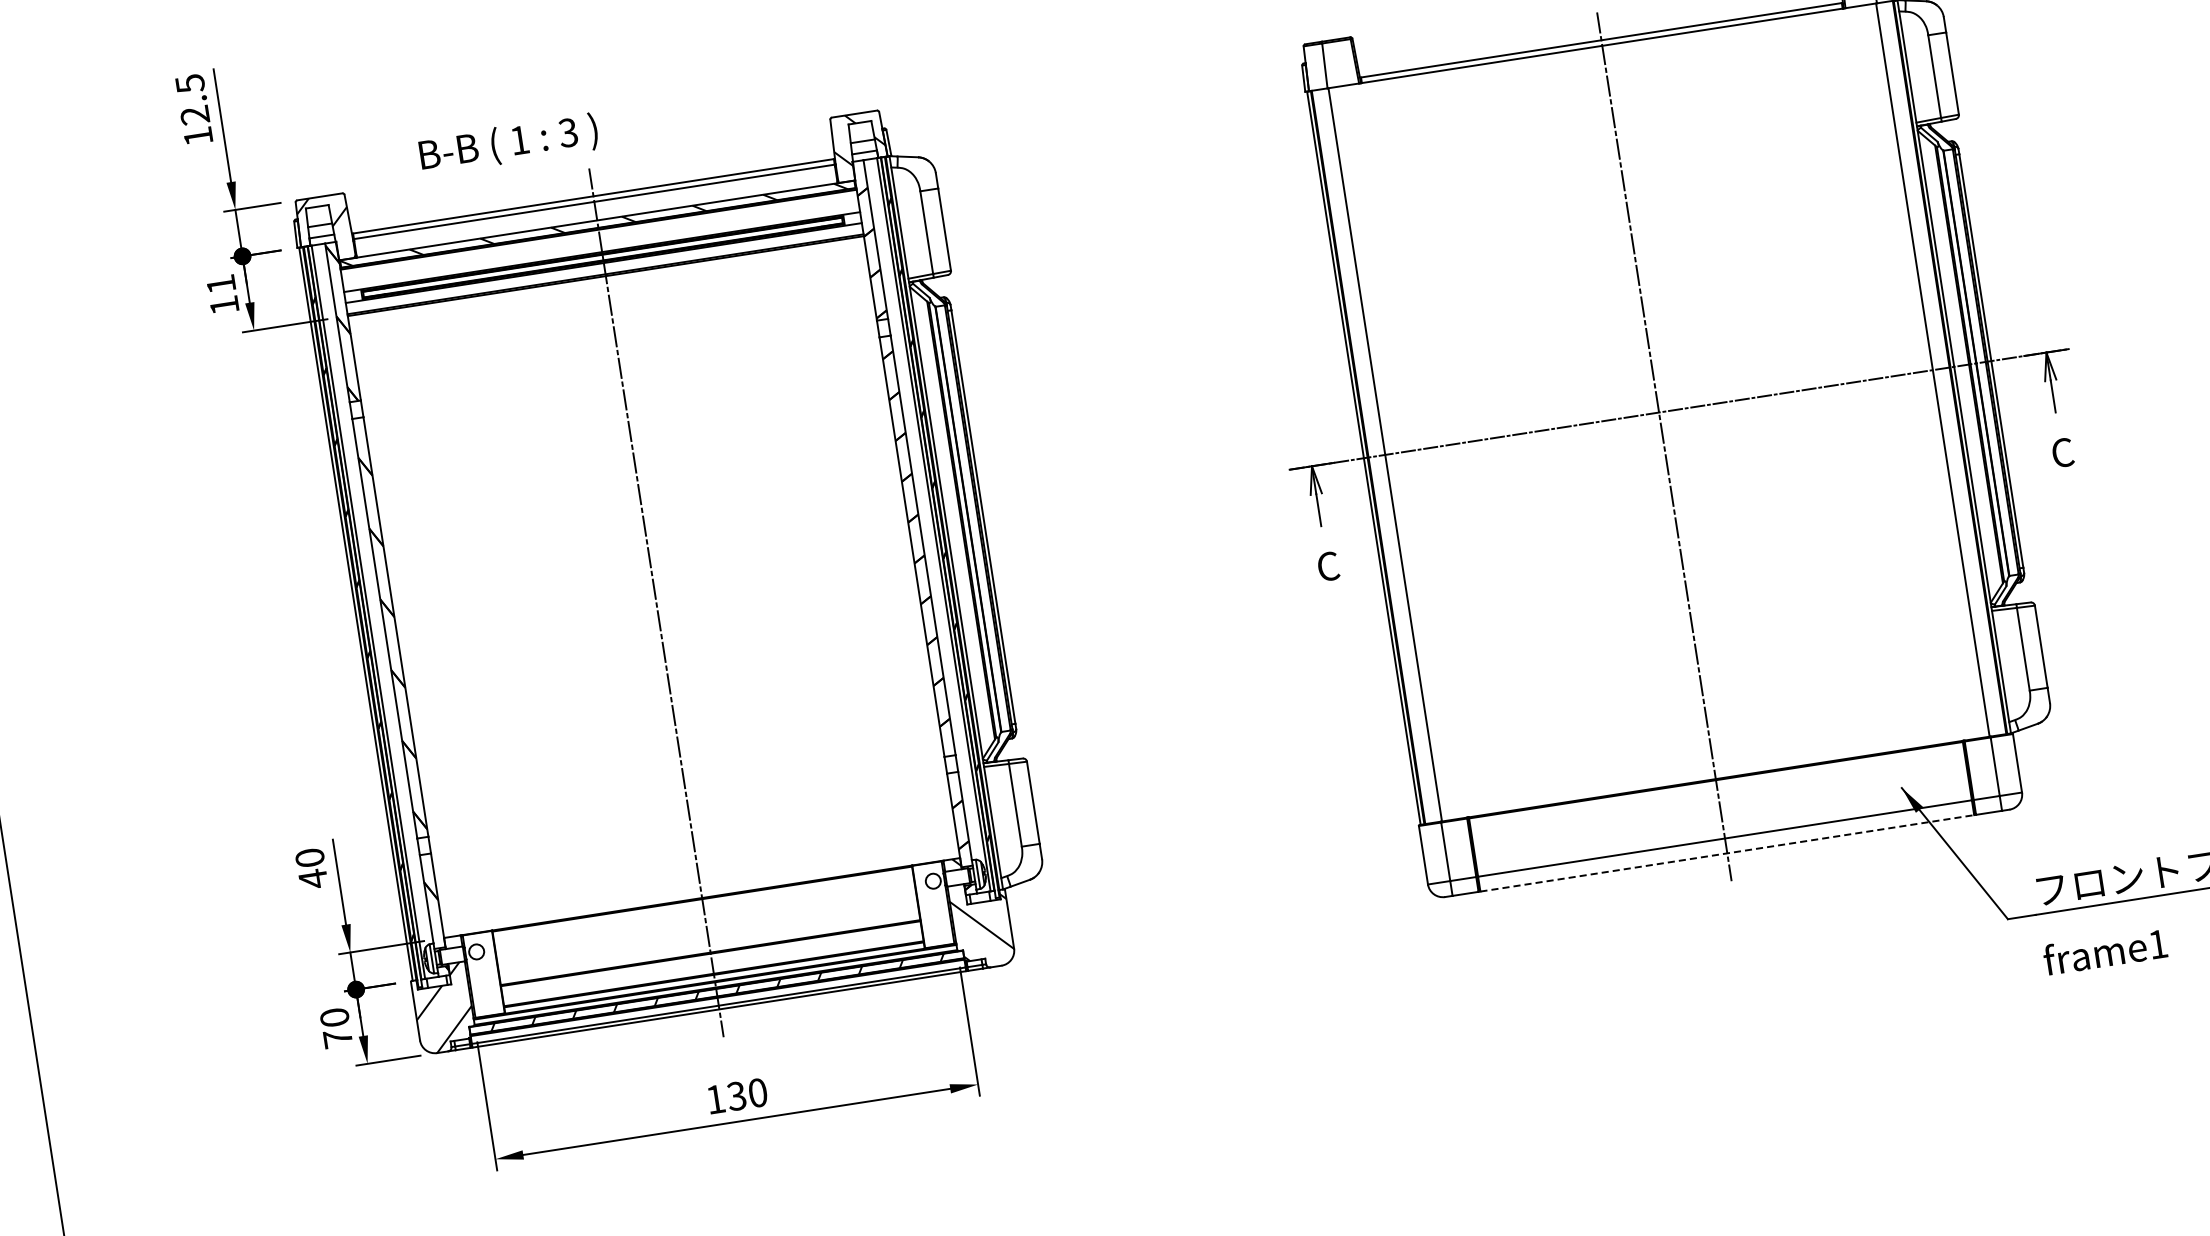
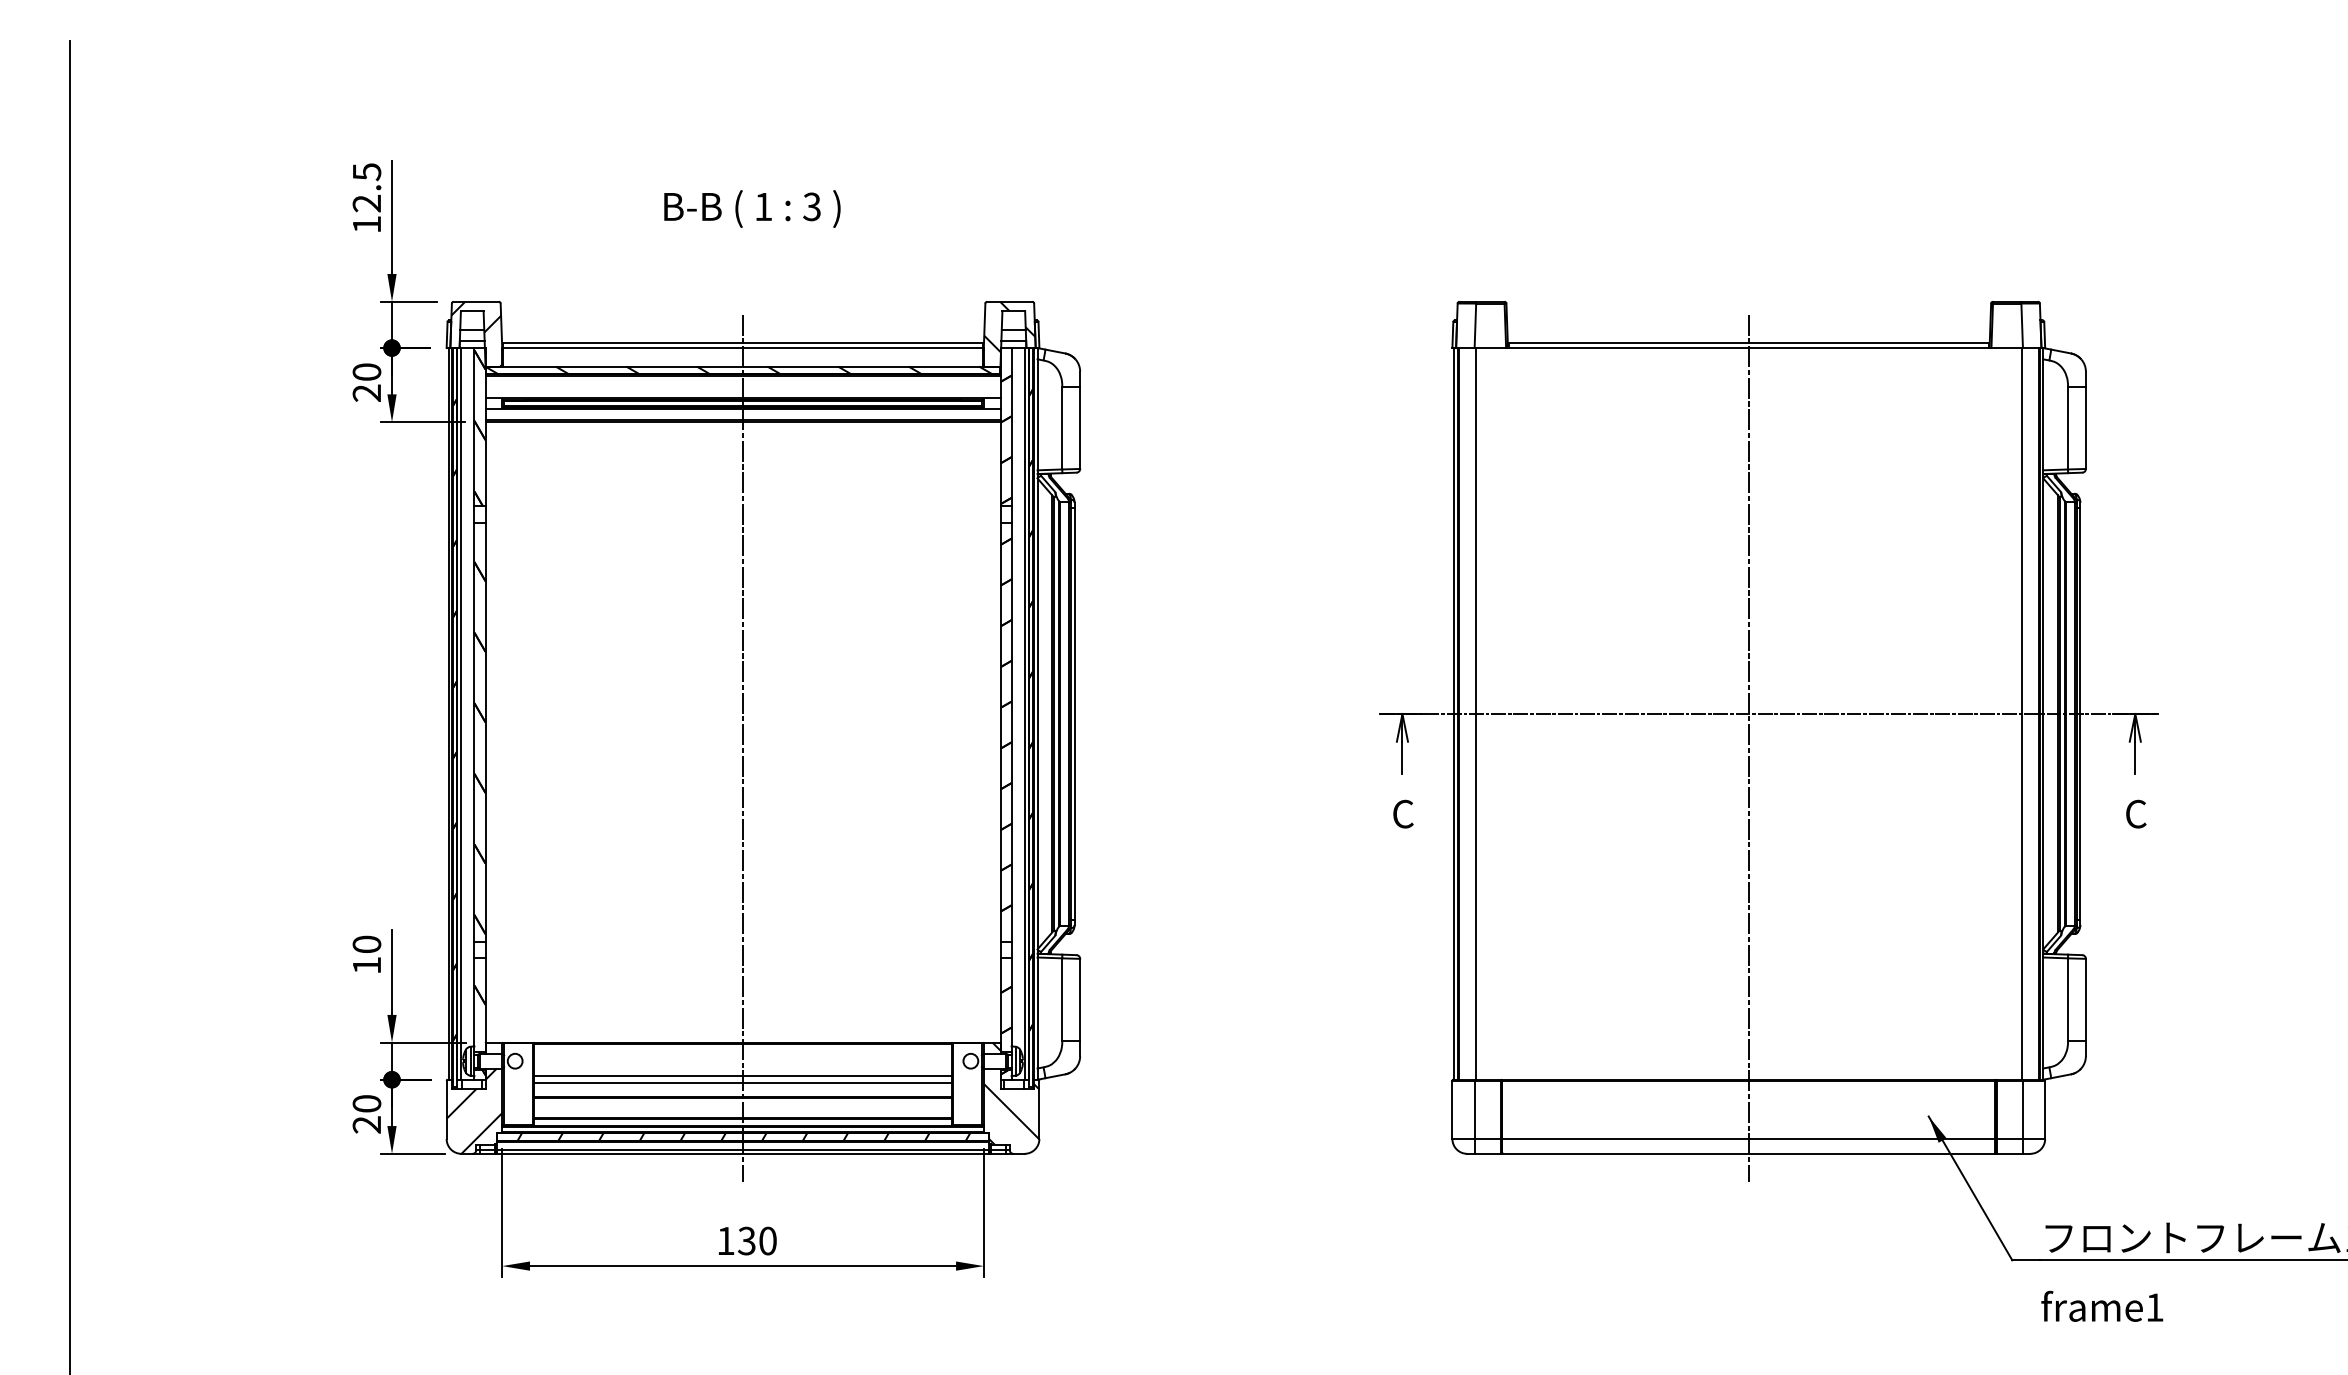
text: (508, 143) -> (752, 208), moved
text: (222, 294) -> (366, 382), 11 -> 20
line: (1727, 852) -> (1749, 1153), dashed -> solid
text: (312, 879) -> (366, 965), 40 -> 10
line: (706, 931) -> (742, 1076), added
line: (707, 938) -> (742, 1083), added
text: (337, 1038) -> (366, 1124), 70 -> 20

